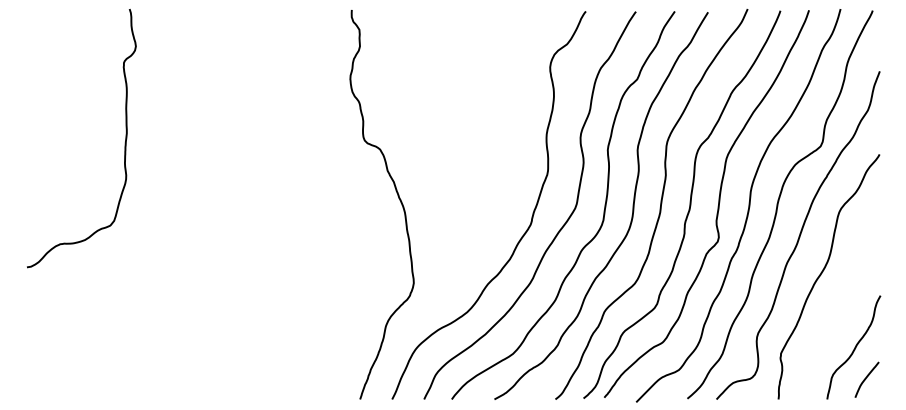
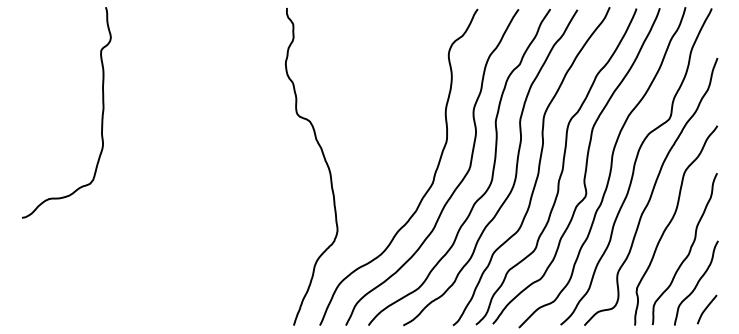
curve: (845, 306) -> (689, 249), added

